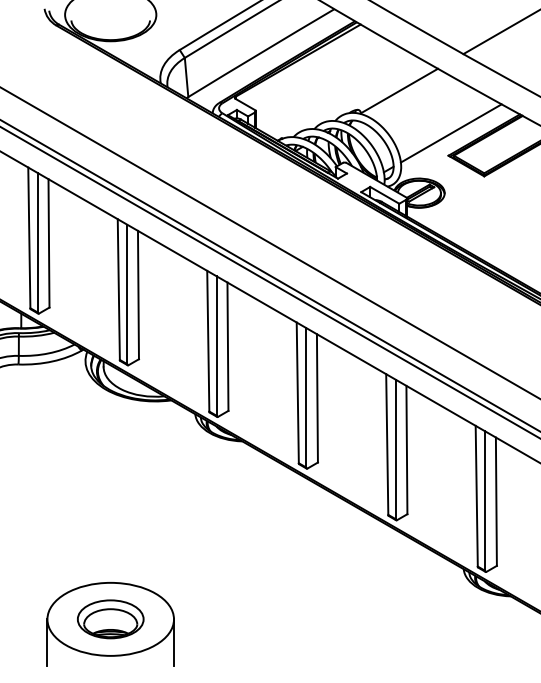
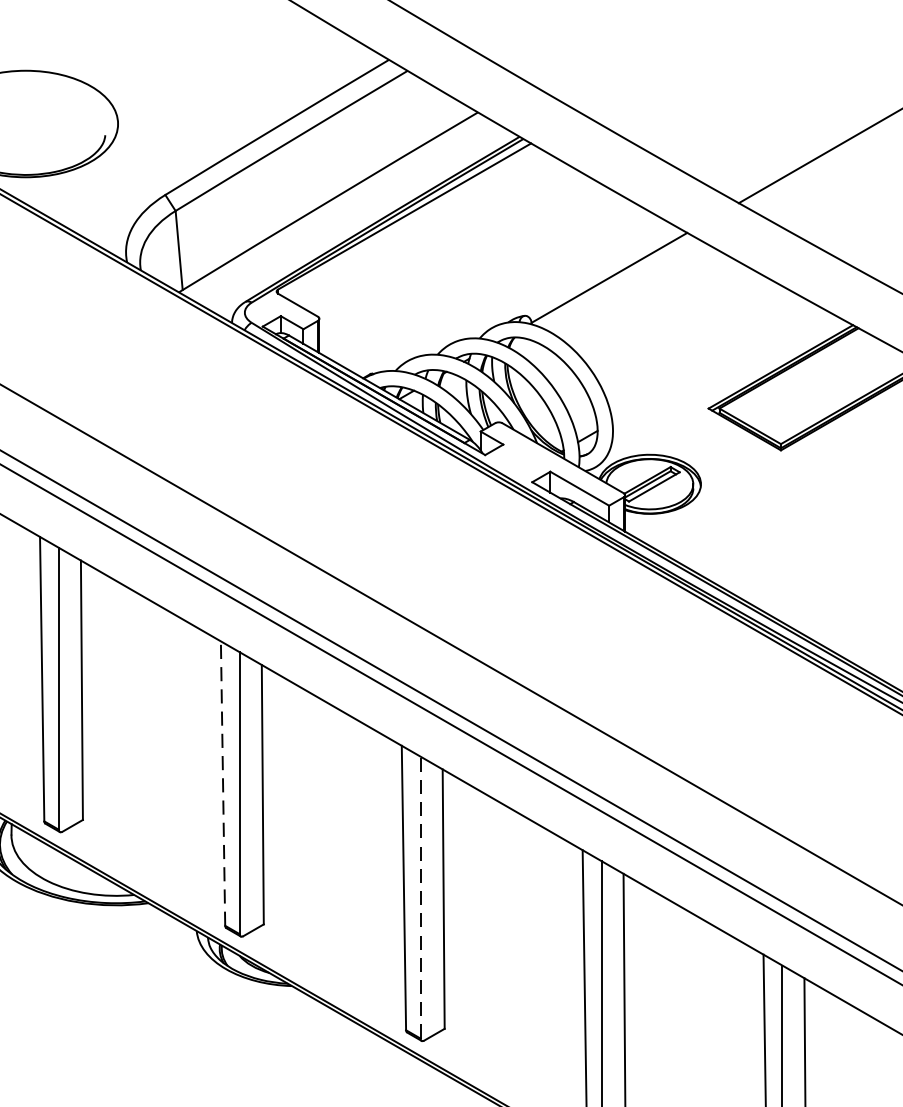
line: (450, 133) -> (712, 363), removed
line: (208, 340) -> (223, 782), solid -> dashed
line: (306, 397) -> (421, 897), solid -> dashed

